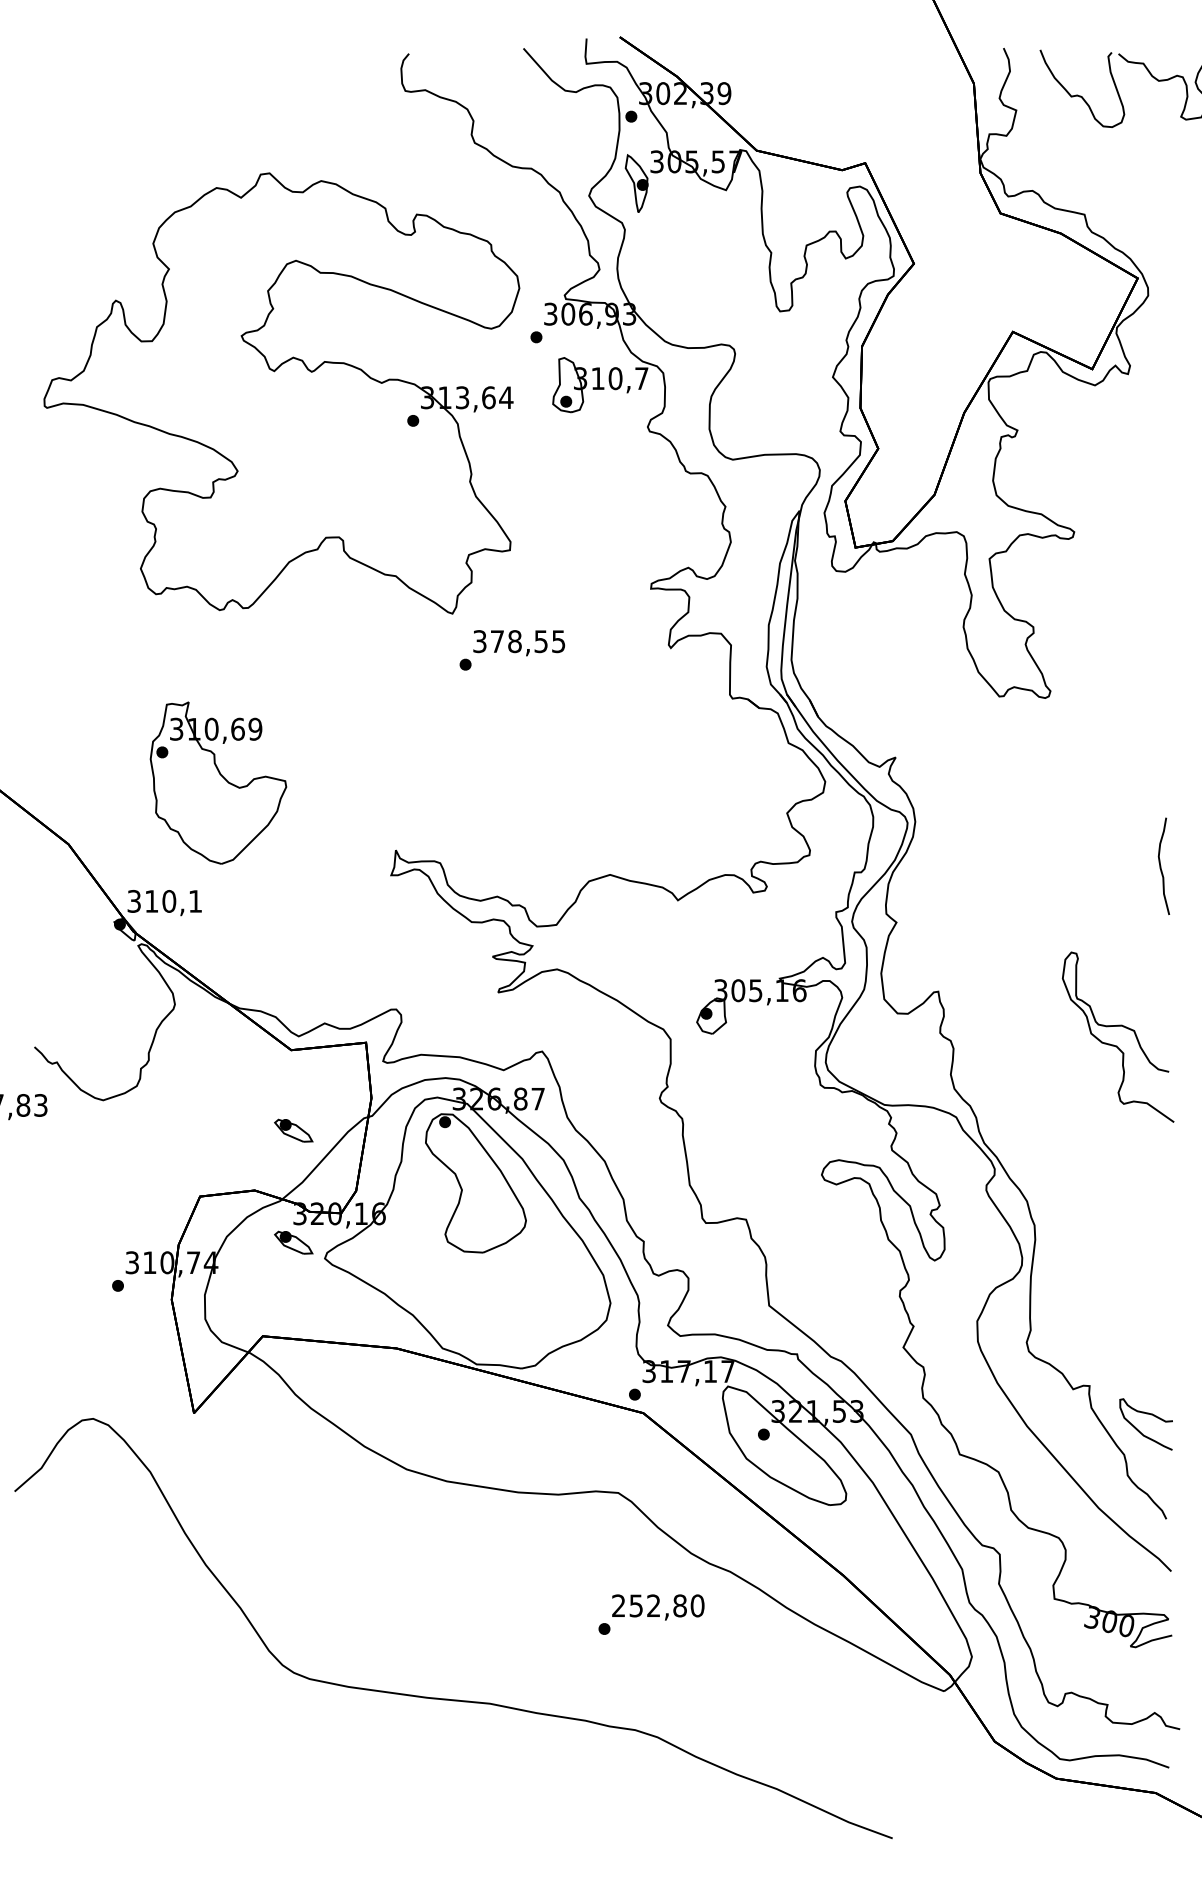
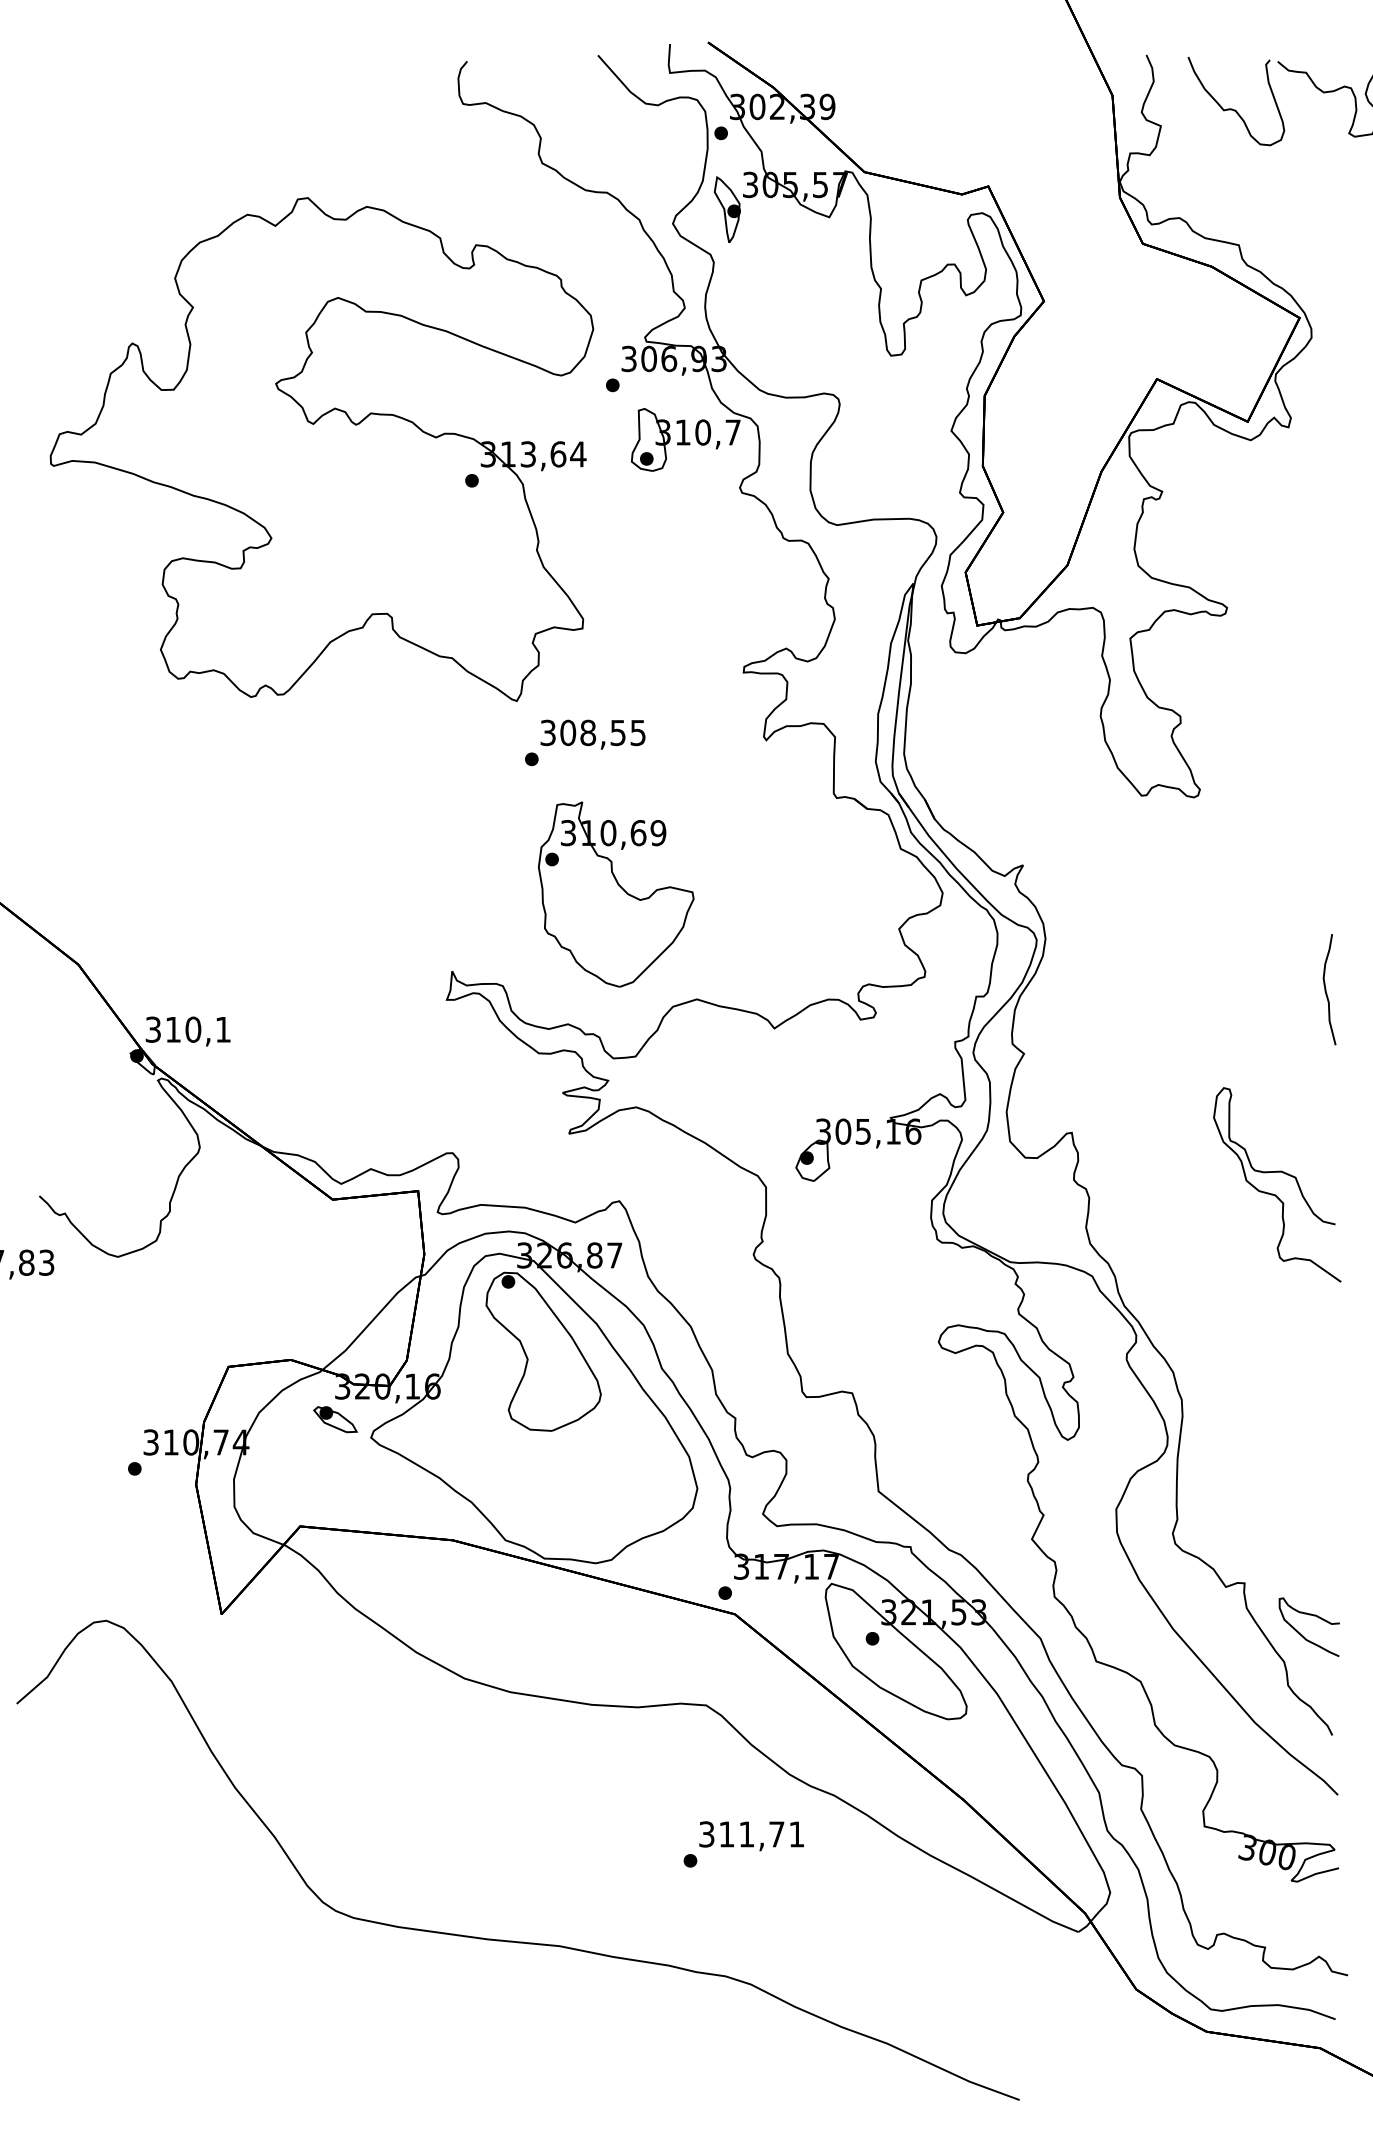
text: (497, 641) -> (568, 732), 378,55 -> 308,55
part: (218, 782) -> (616, 893), moved
part: (293, 1130) -> (335, 1291), removed
text: (658, 1605) -> (752, 1833), 252,80 -> 311,71

